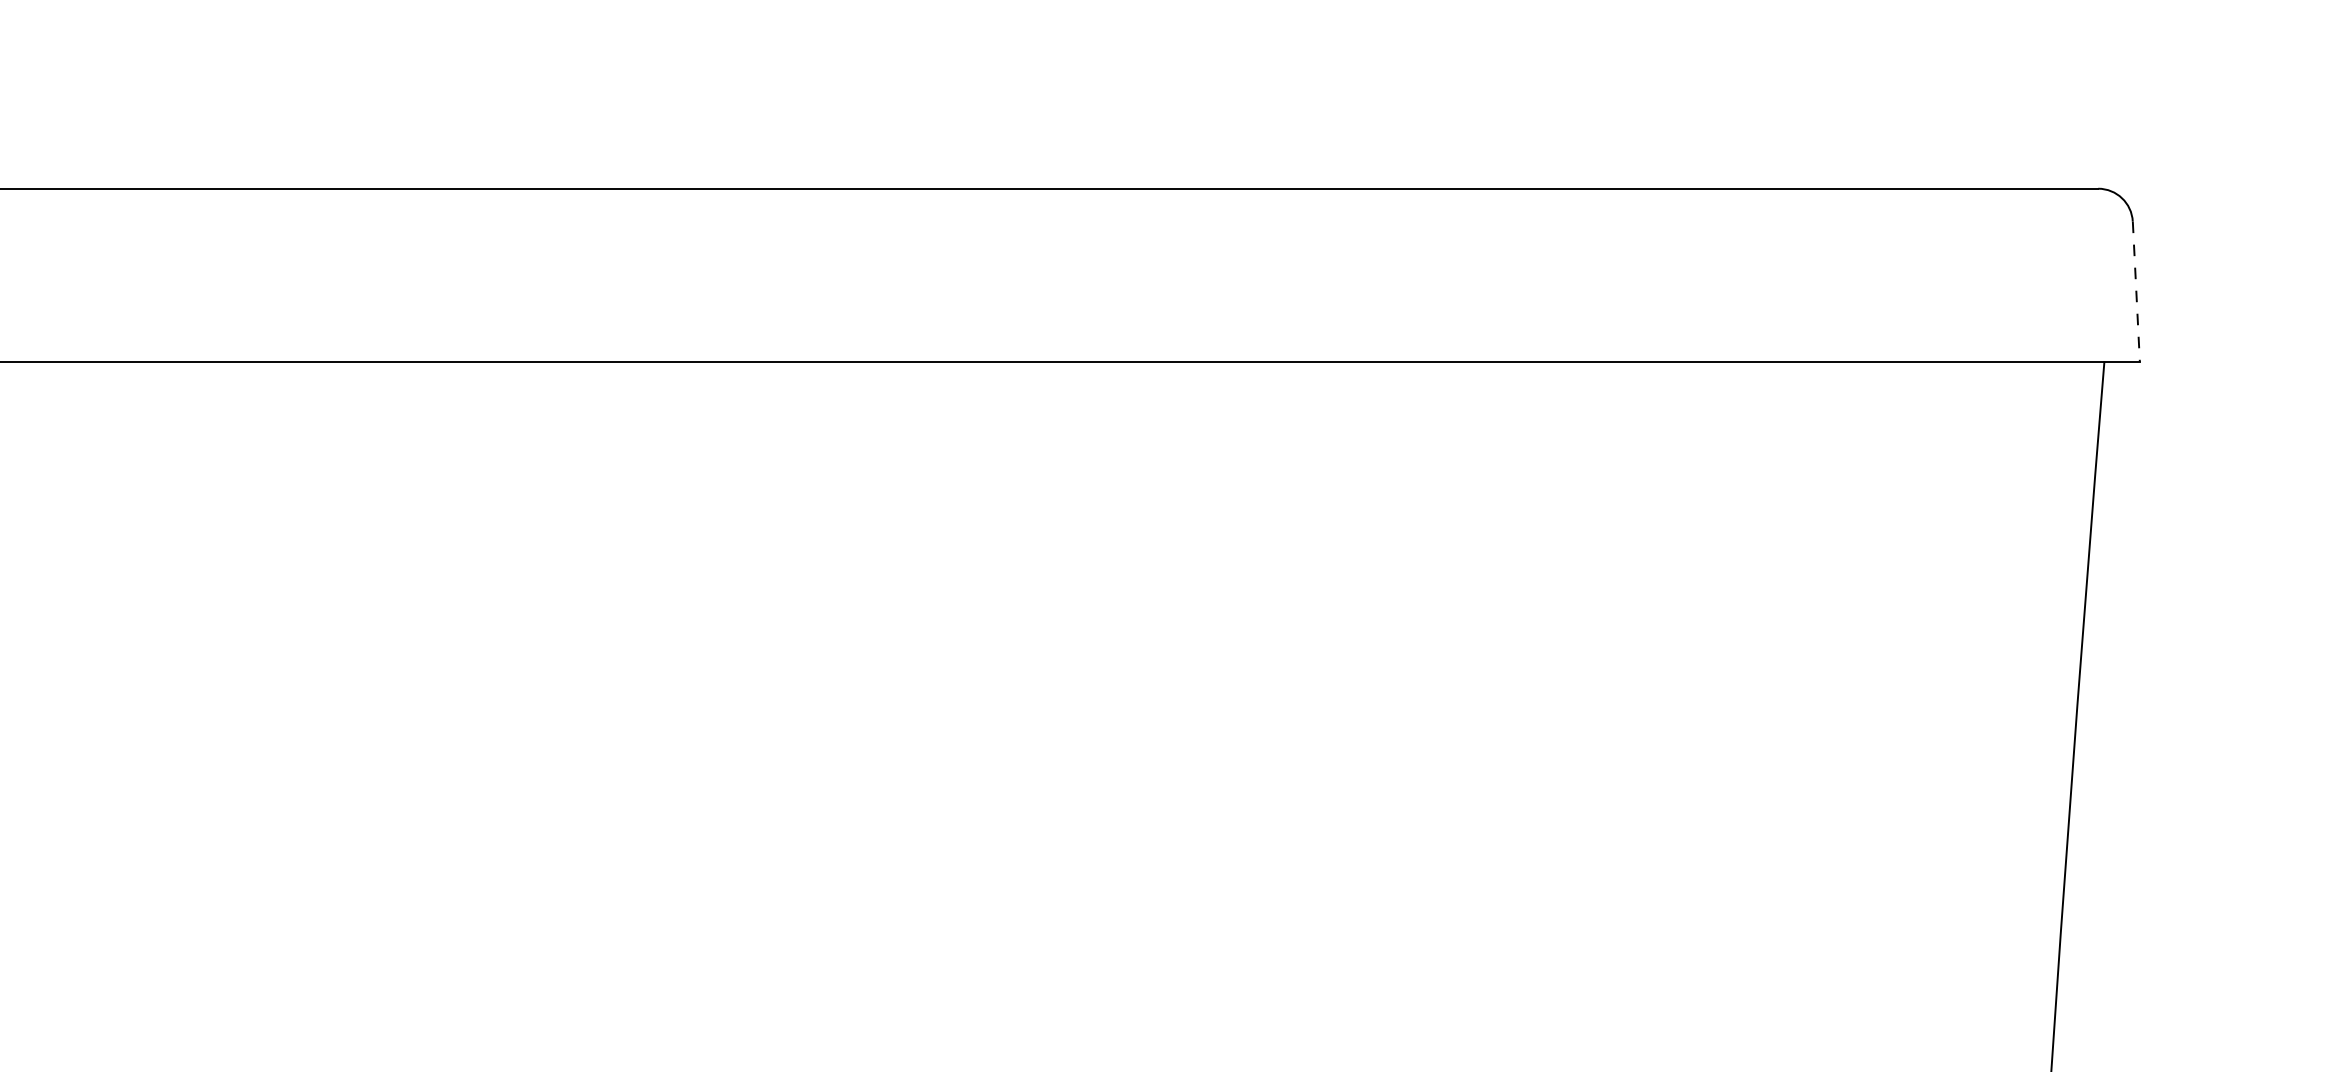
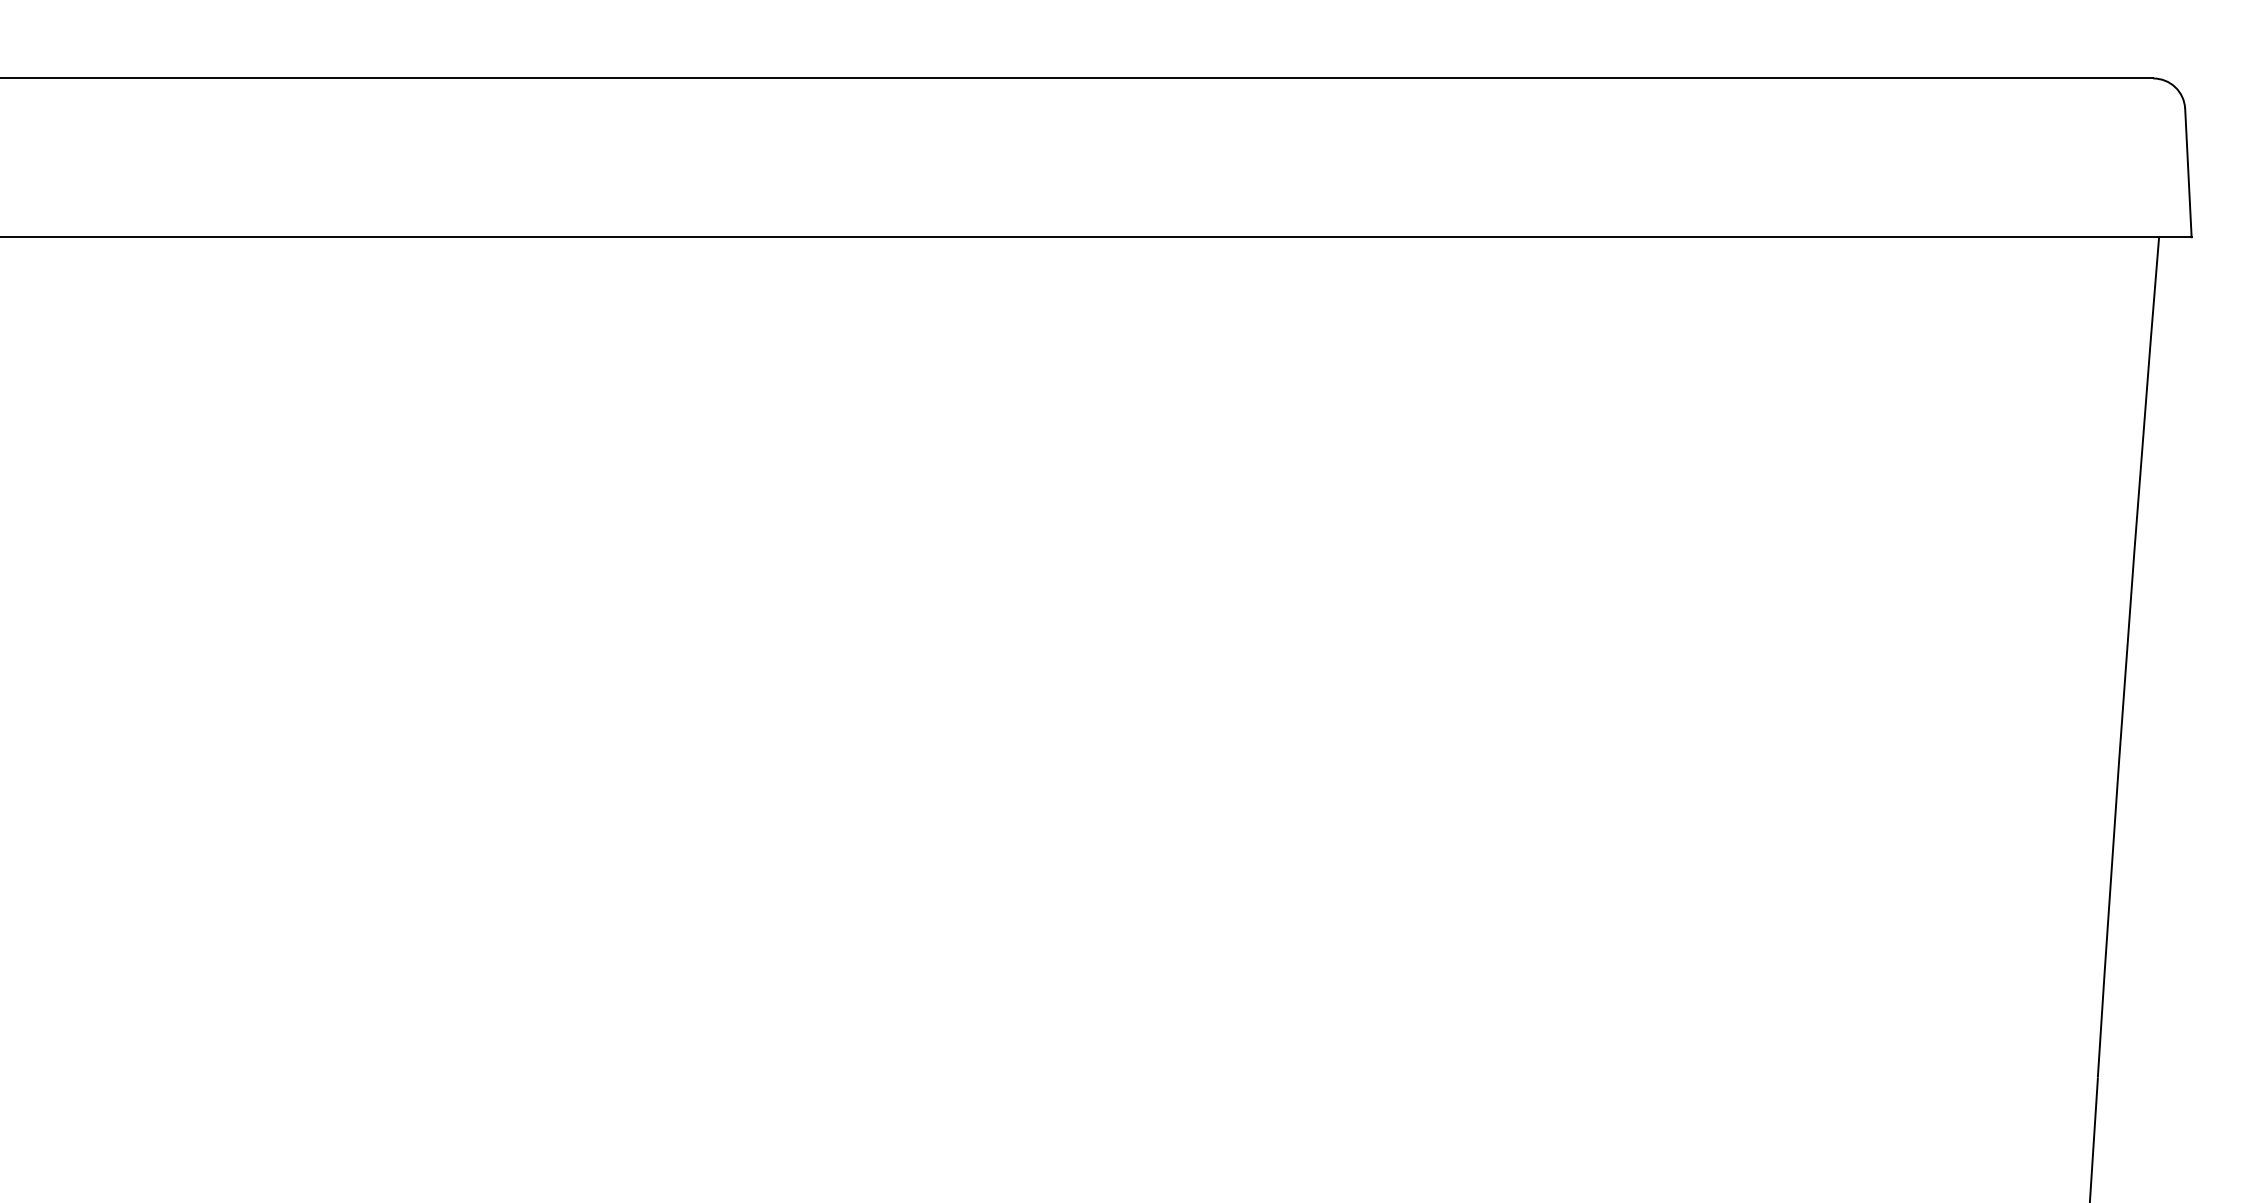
line: (2136, 292) -> (2188, 173), dashed -> solid

